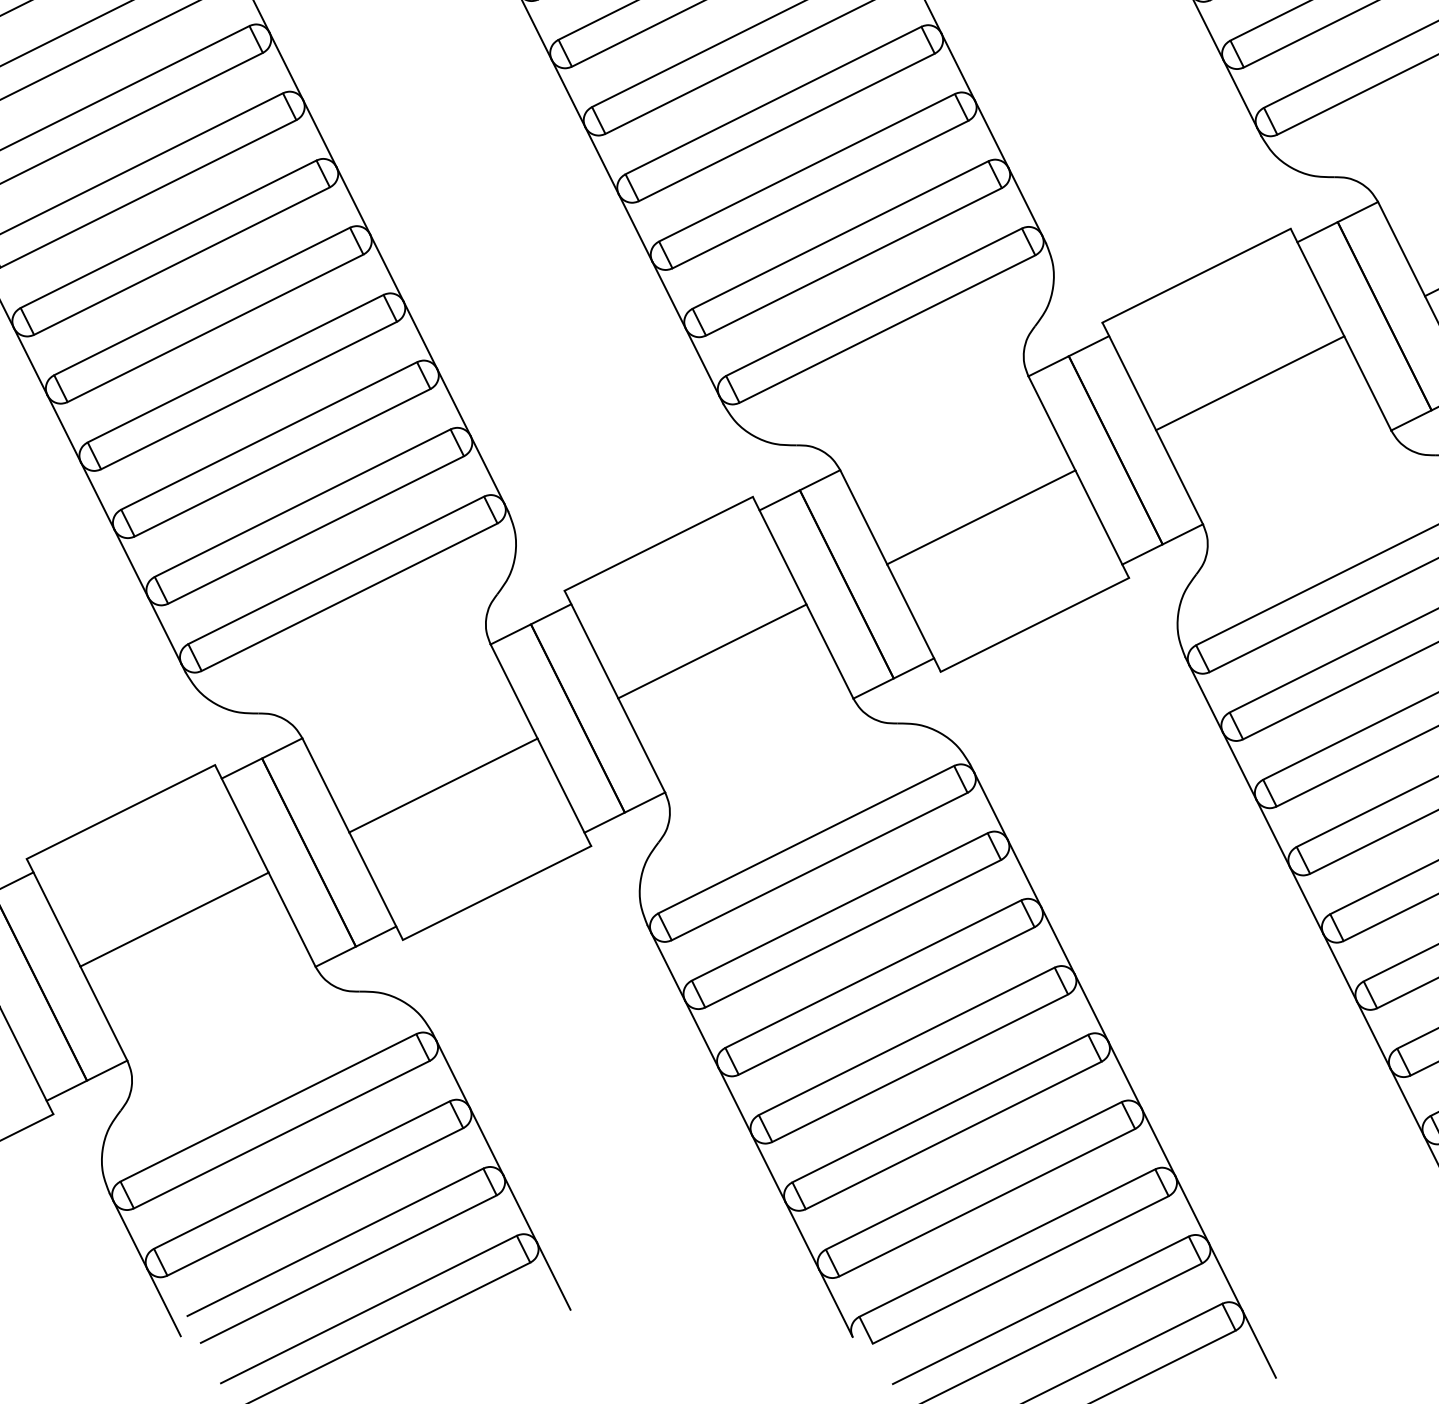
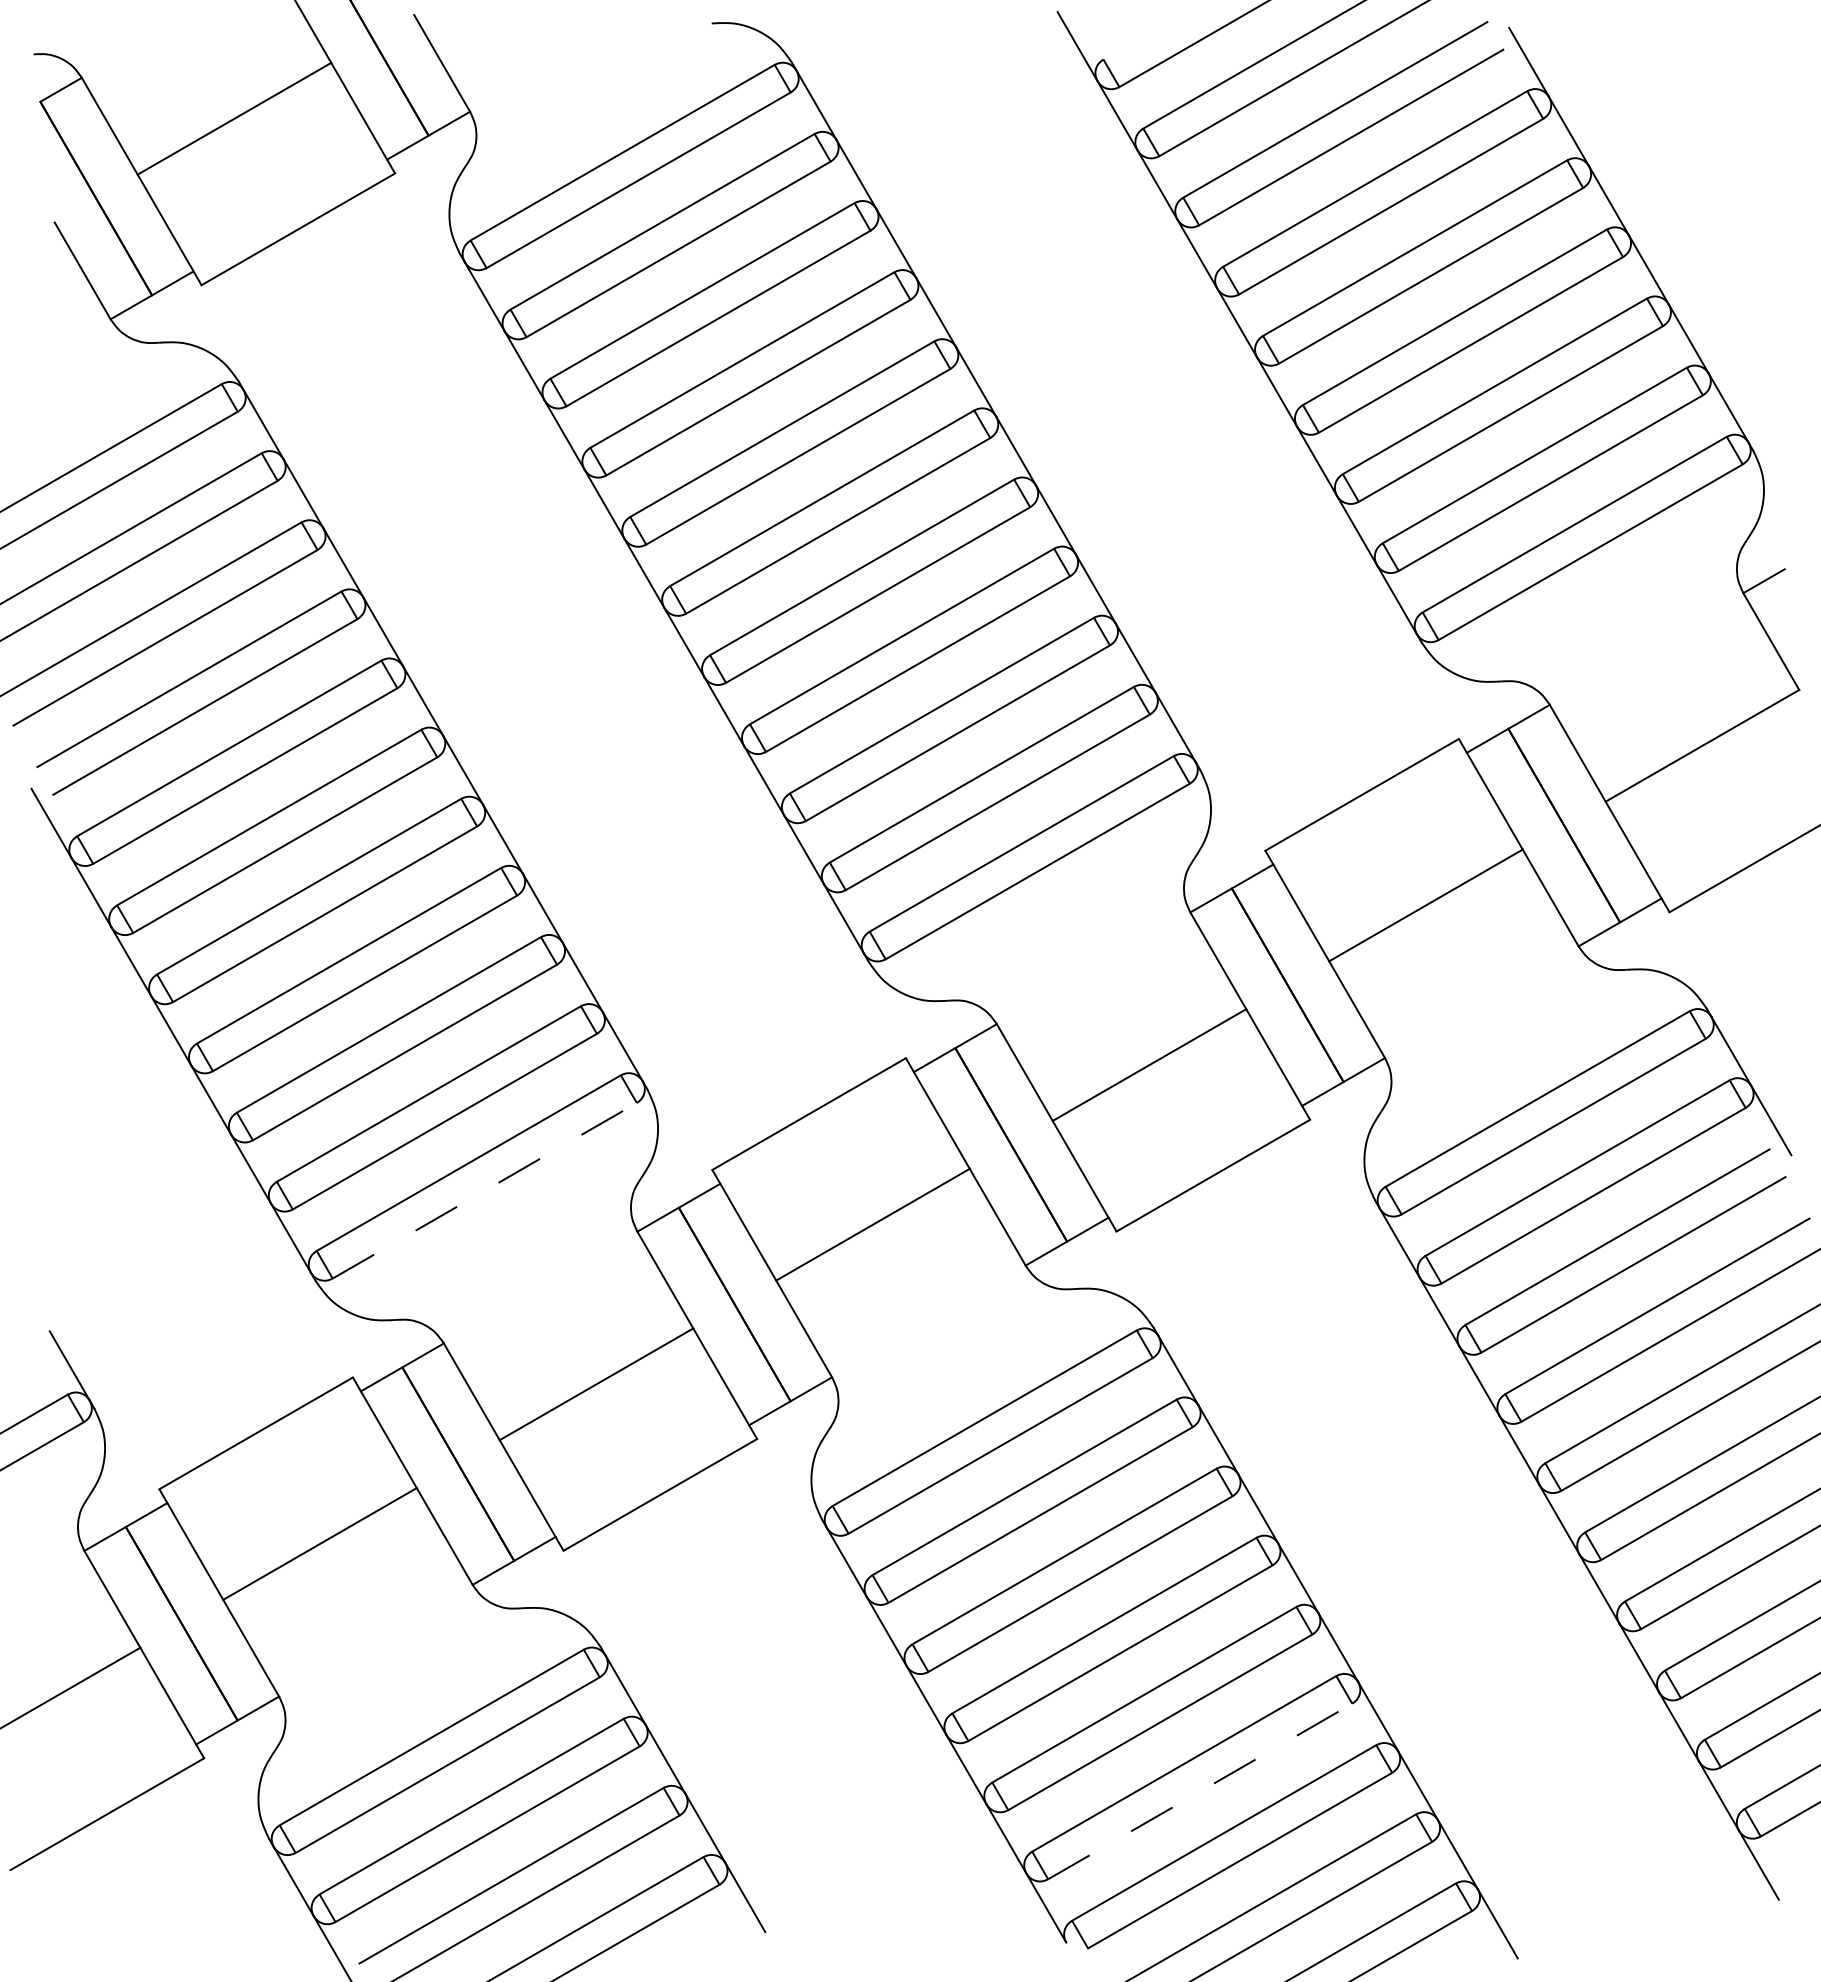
line: (349, 596) -> (484, 1190), solid -> dashed
line: (987, 1202) -> (1200, 1791), solid -> dashed

